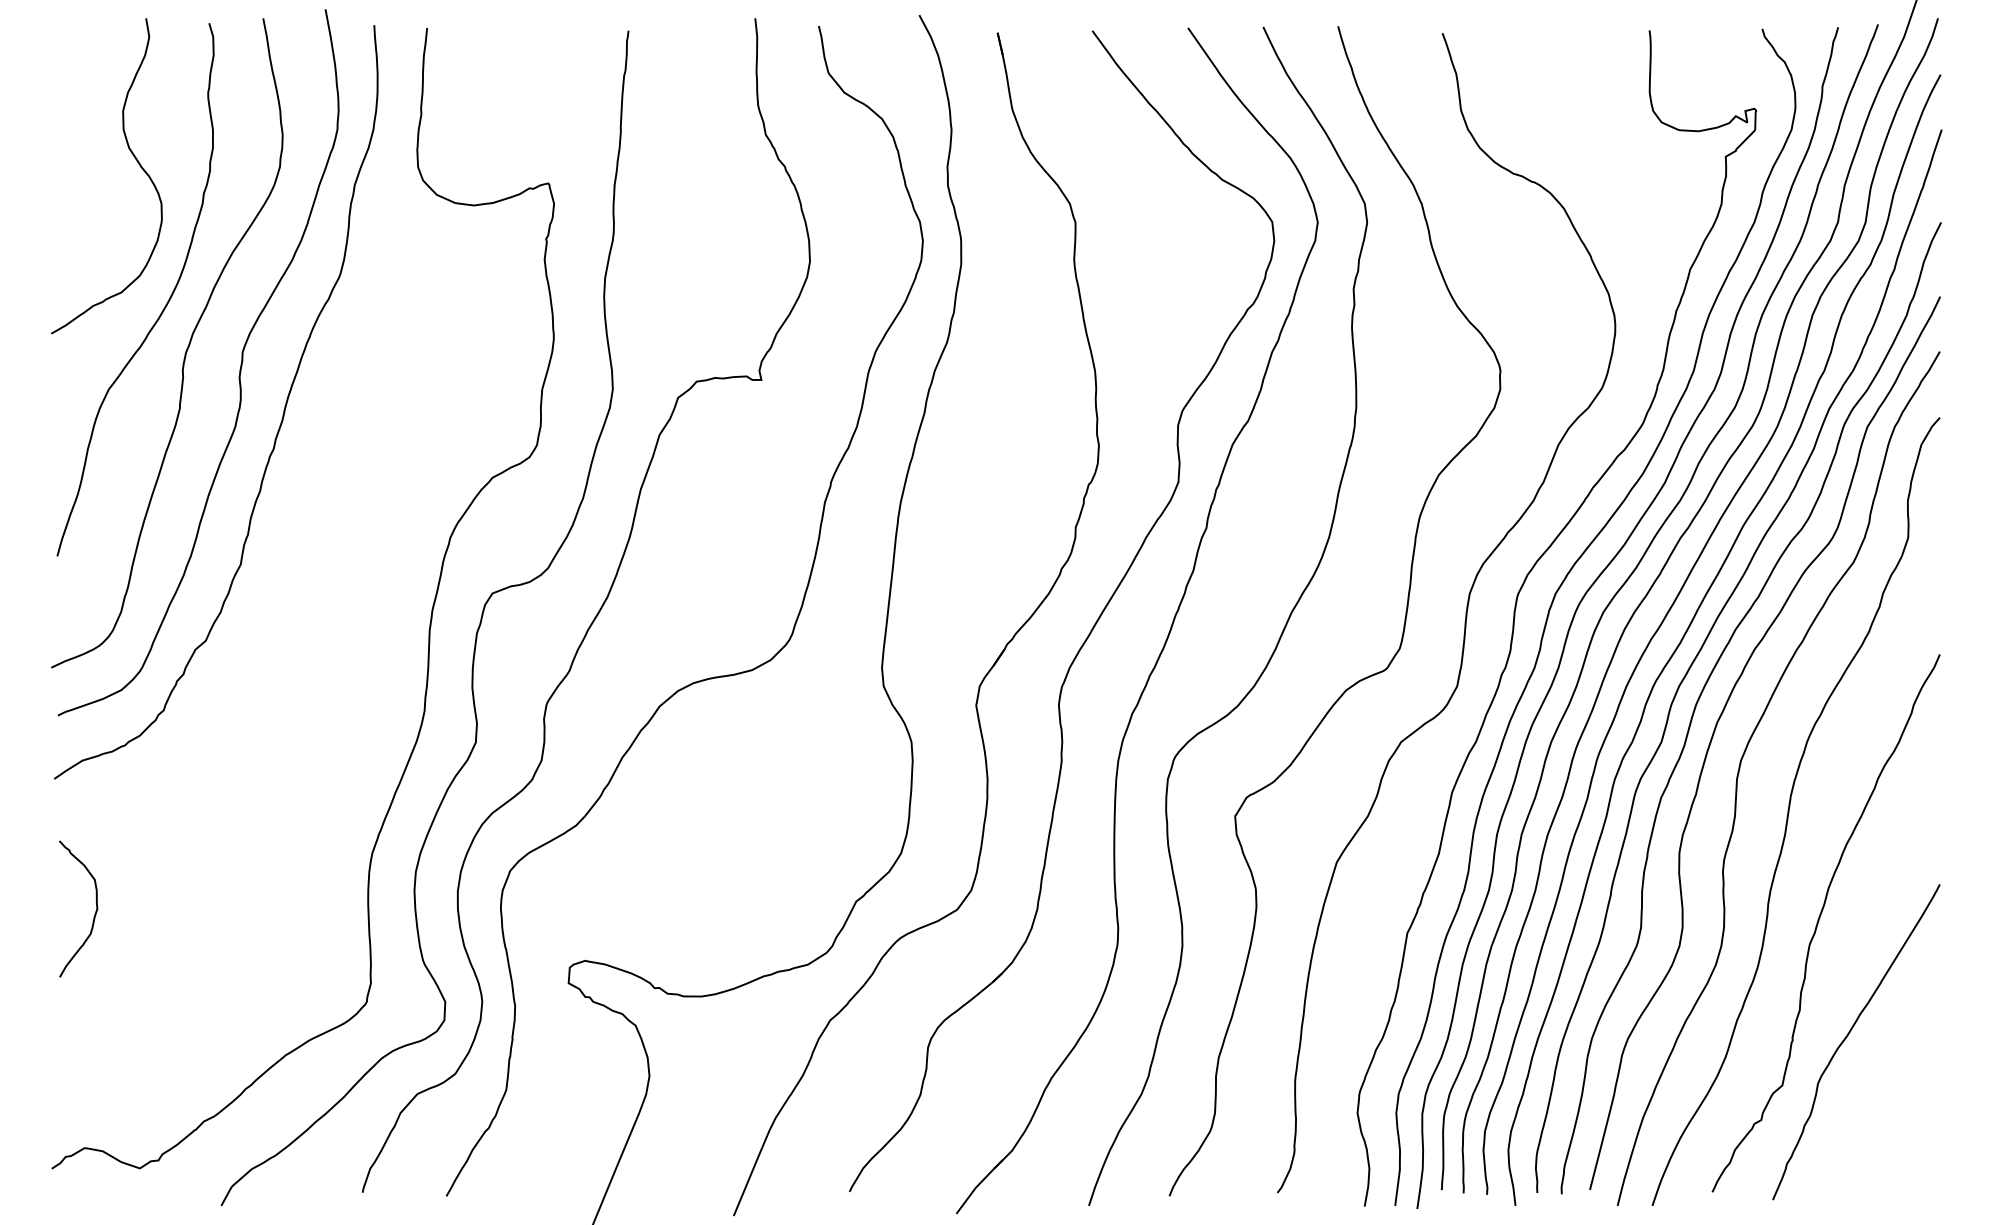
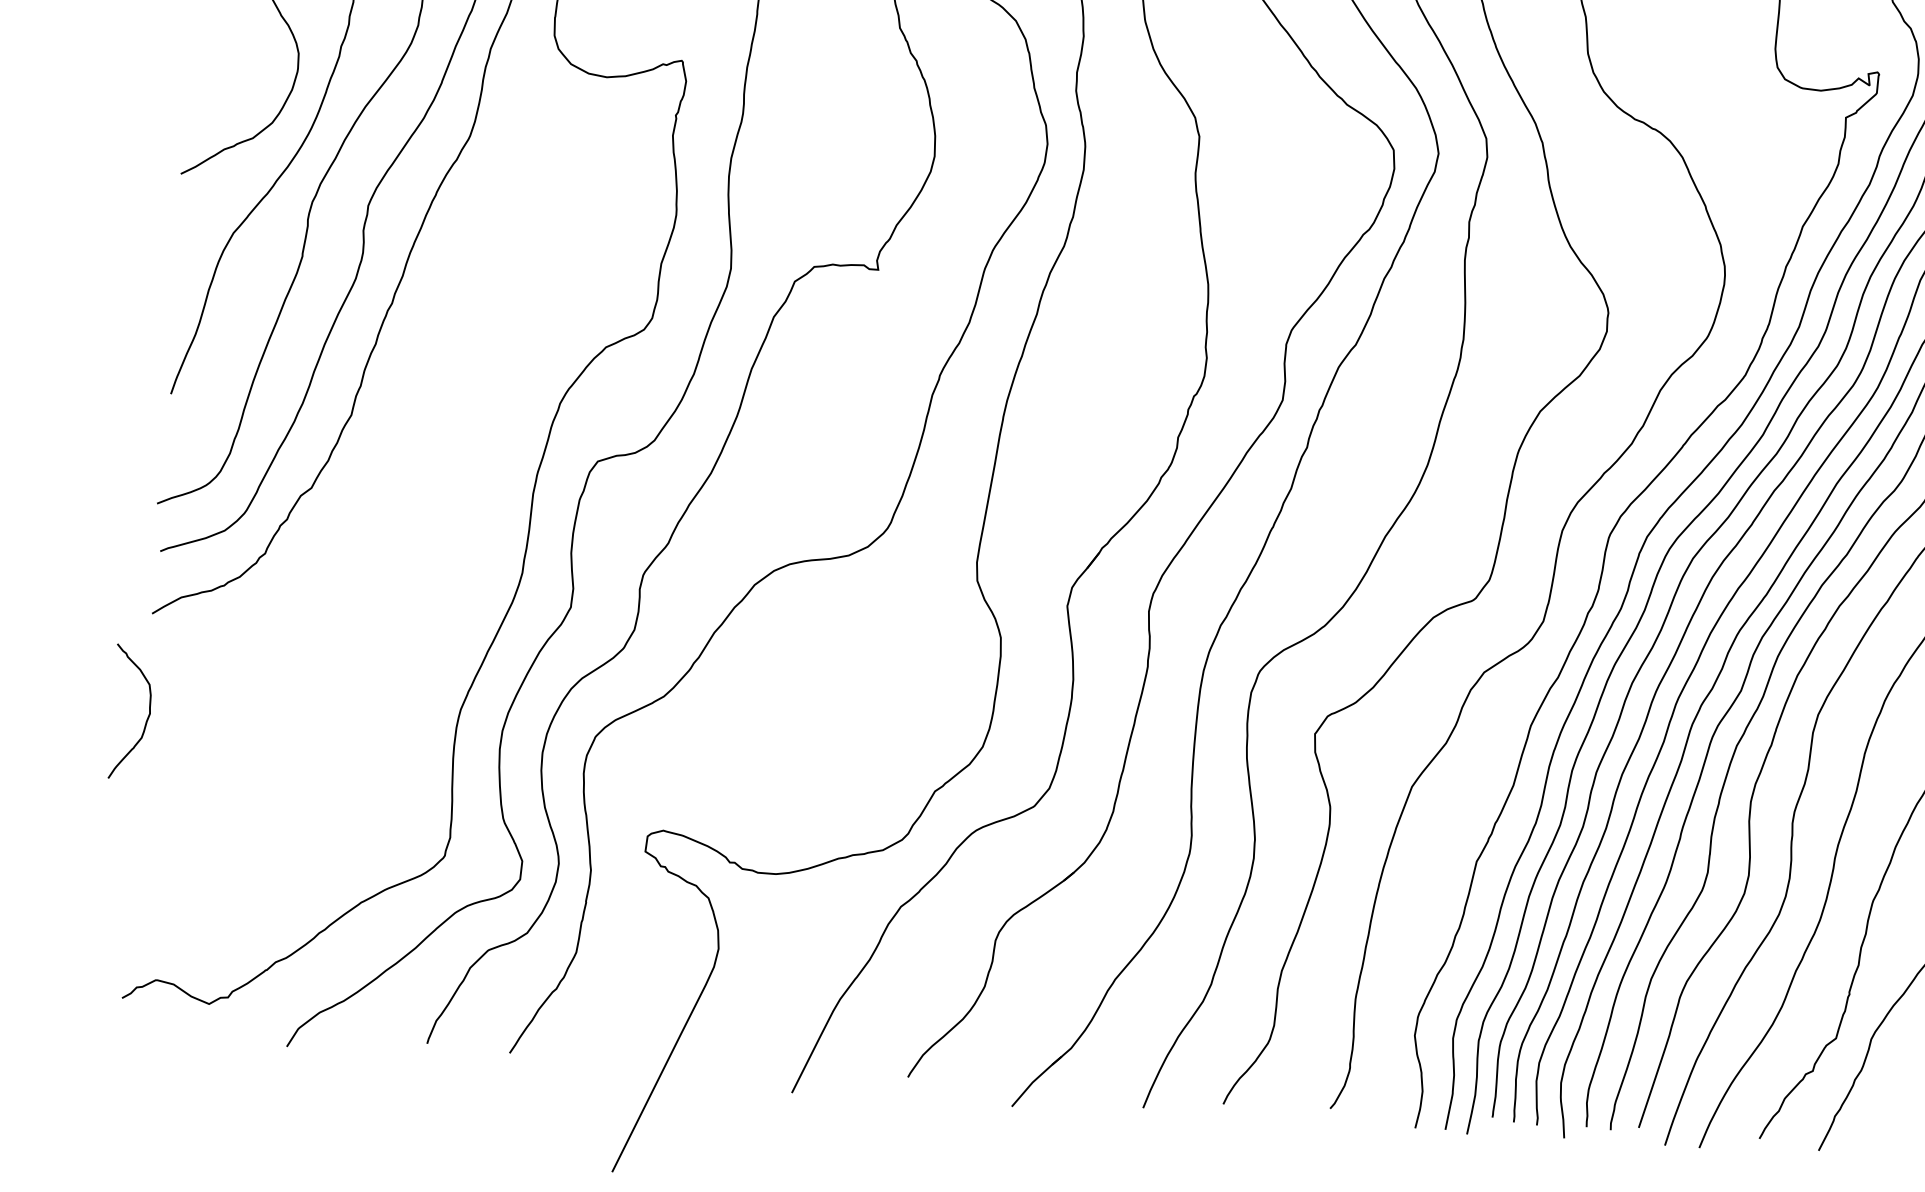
curve: (94, 913) -> (146, 717), moved

